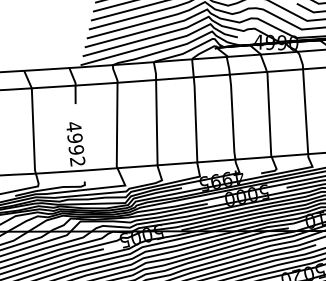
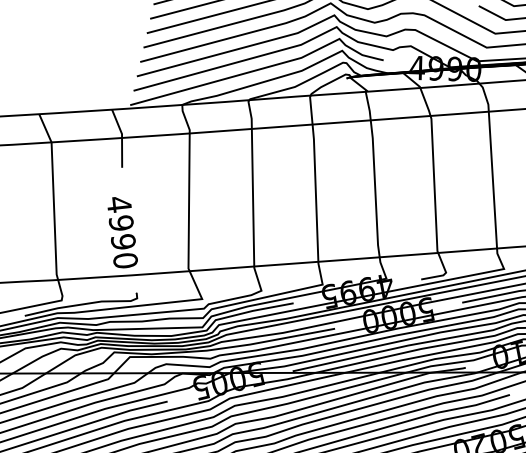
text: (77, 161) -> (125, 260), 4992 -> 4990

